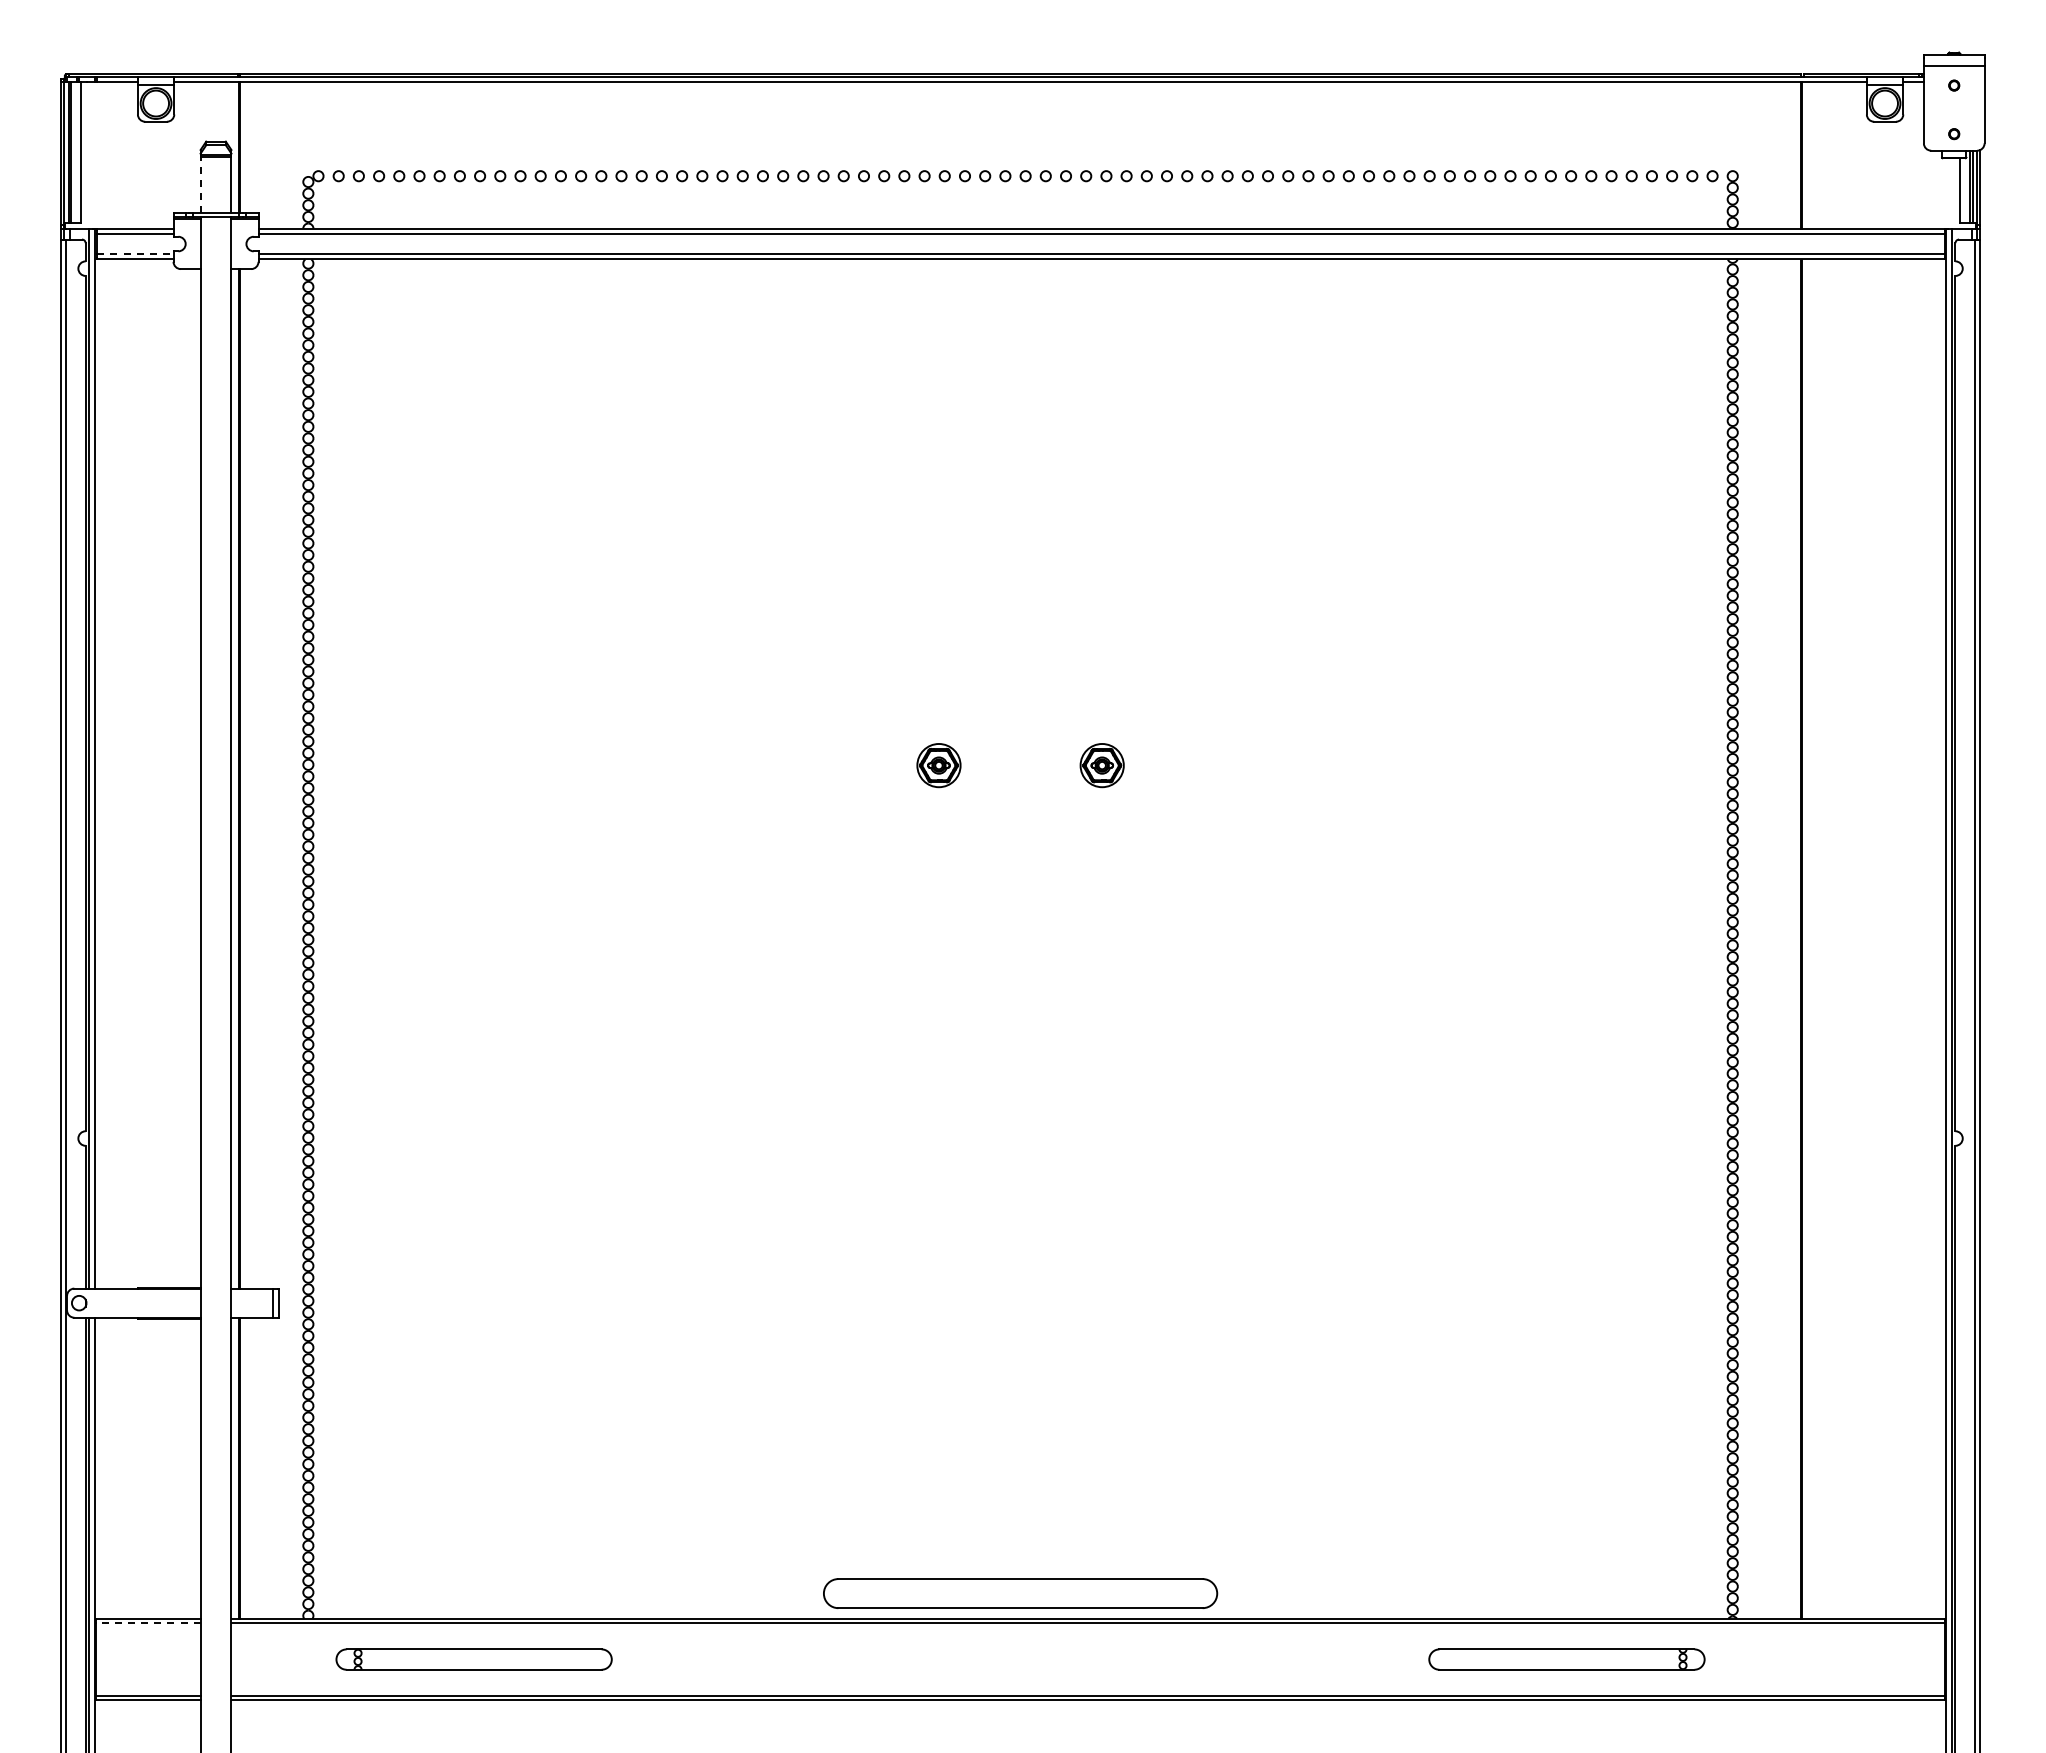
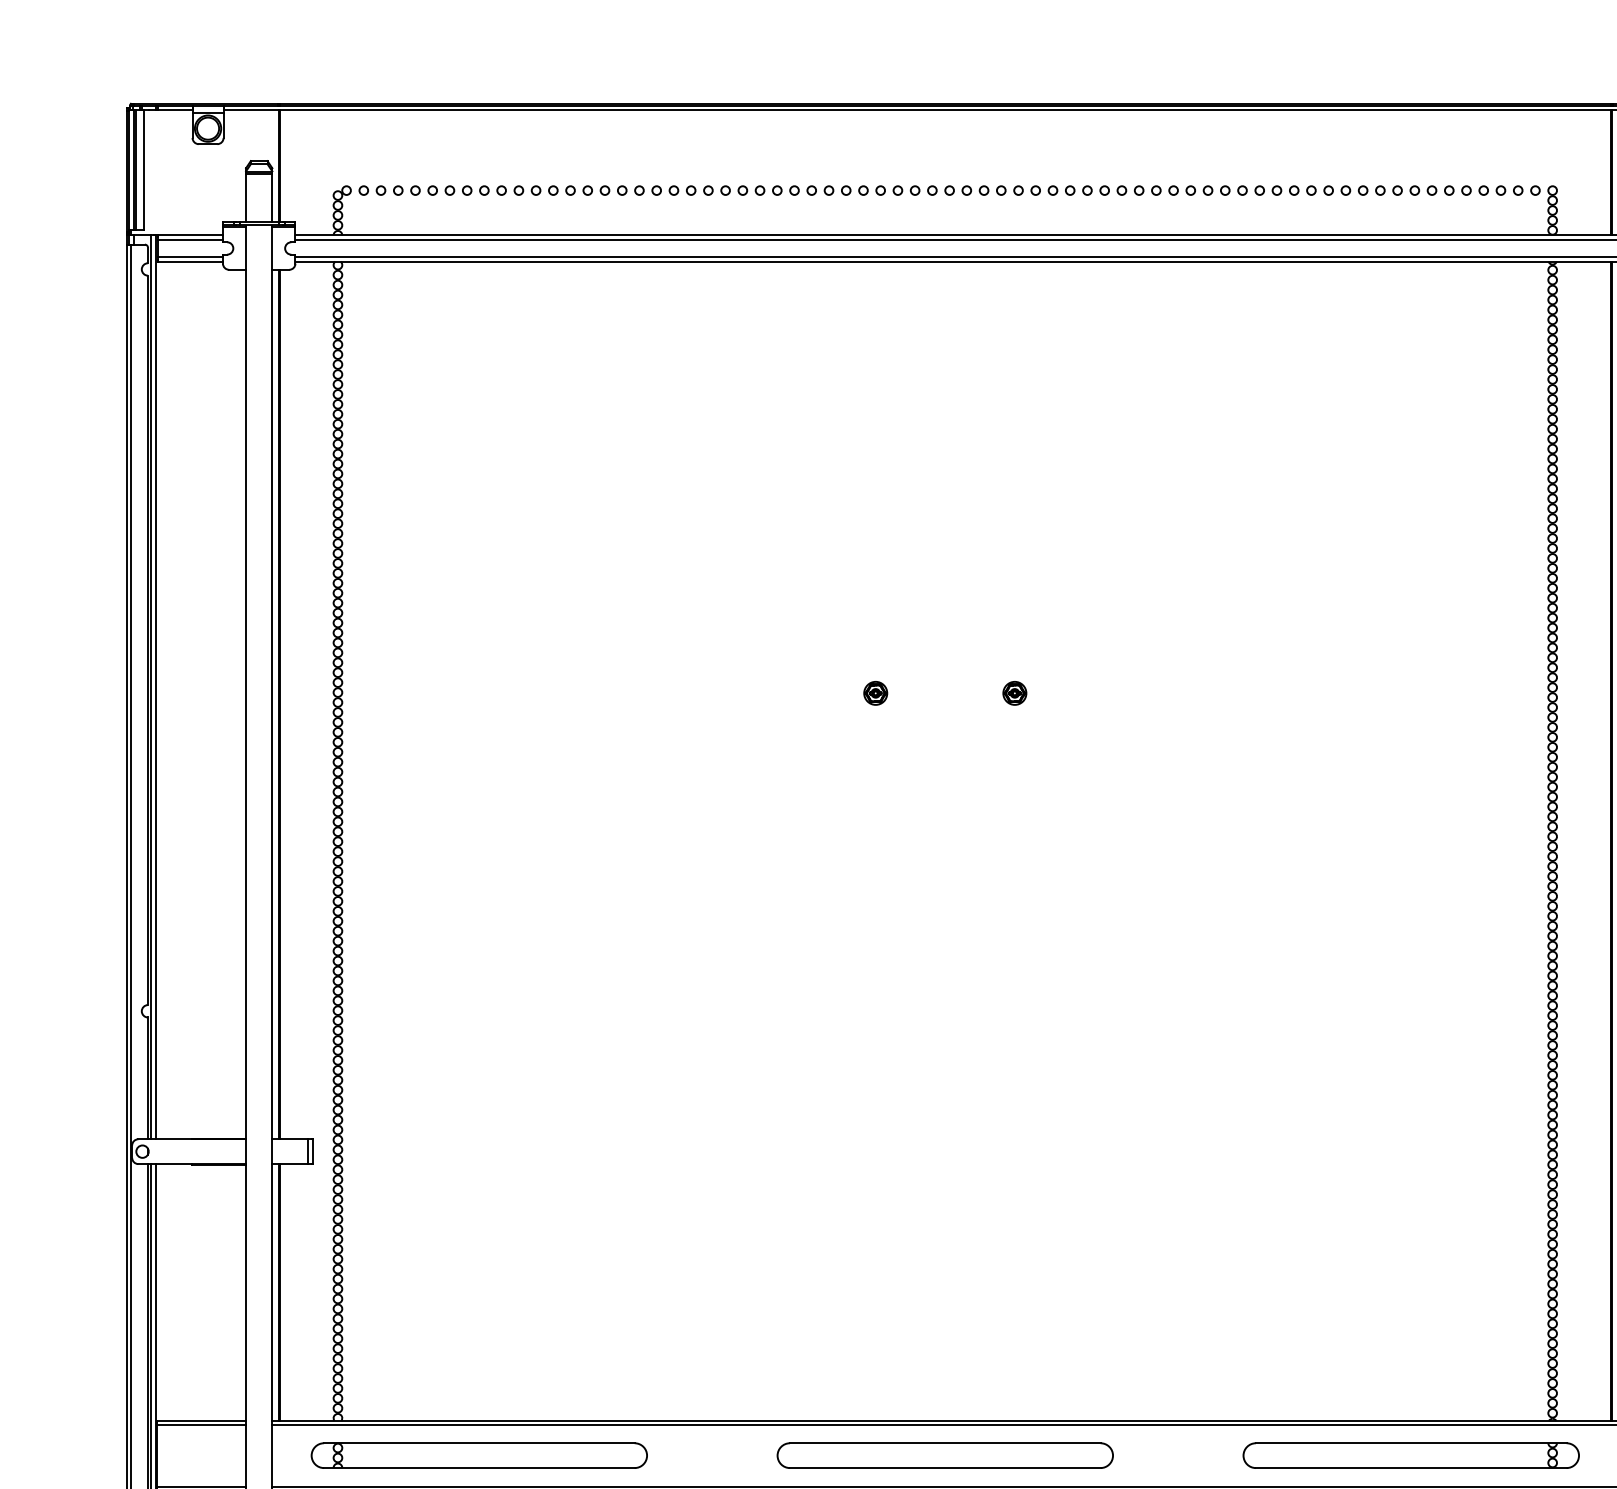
line: (200, 184) -> (245, 197), dashed -> solid
line: (135, 253) -> (190, 256), dashed -> solid
part: (938, 765) -> (875, 693), size x0.62
part: (1101, 765) -> (1014, 693), size x0.62
part: (1020, 1593) -> (945, 1455), moved
line: (147, 1623) -> (200, 1424), dashed -> solid
part: (473, 1659) -> (478, 1455), size x1.43
part: (1566, 1659) -> (1410, 1455), size x1.43

